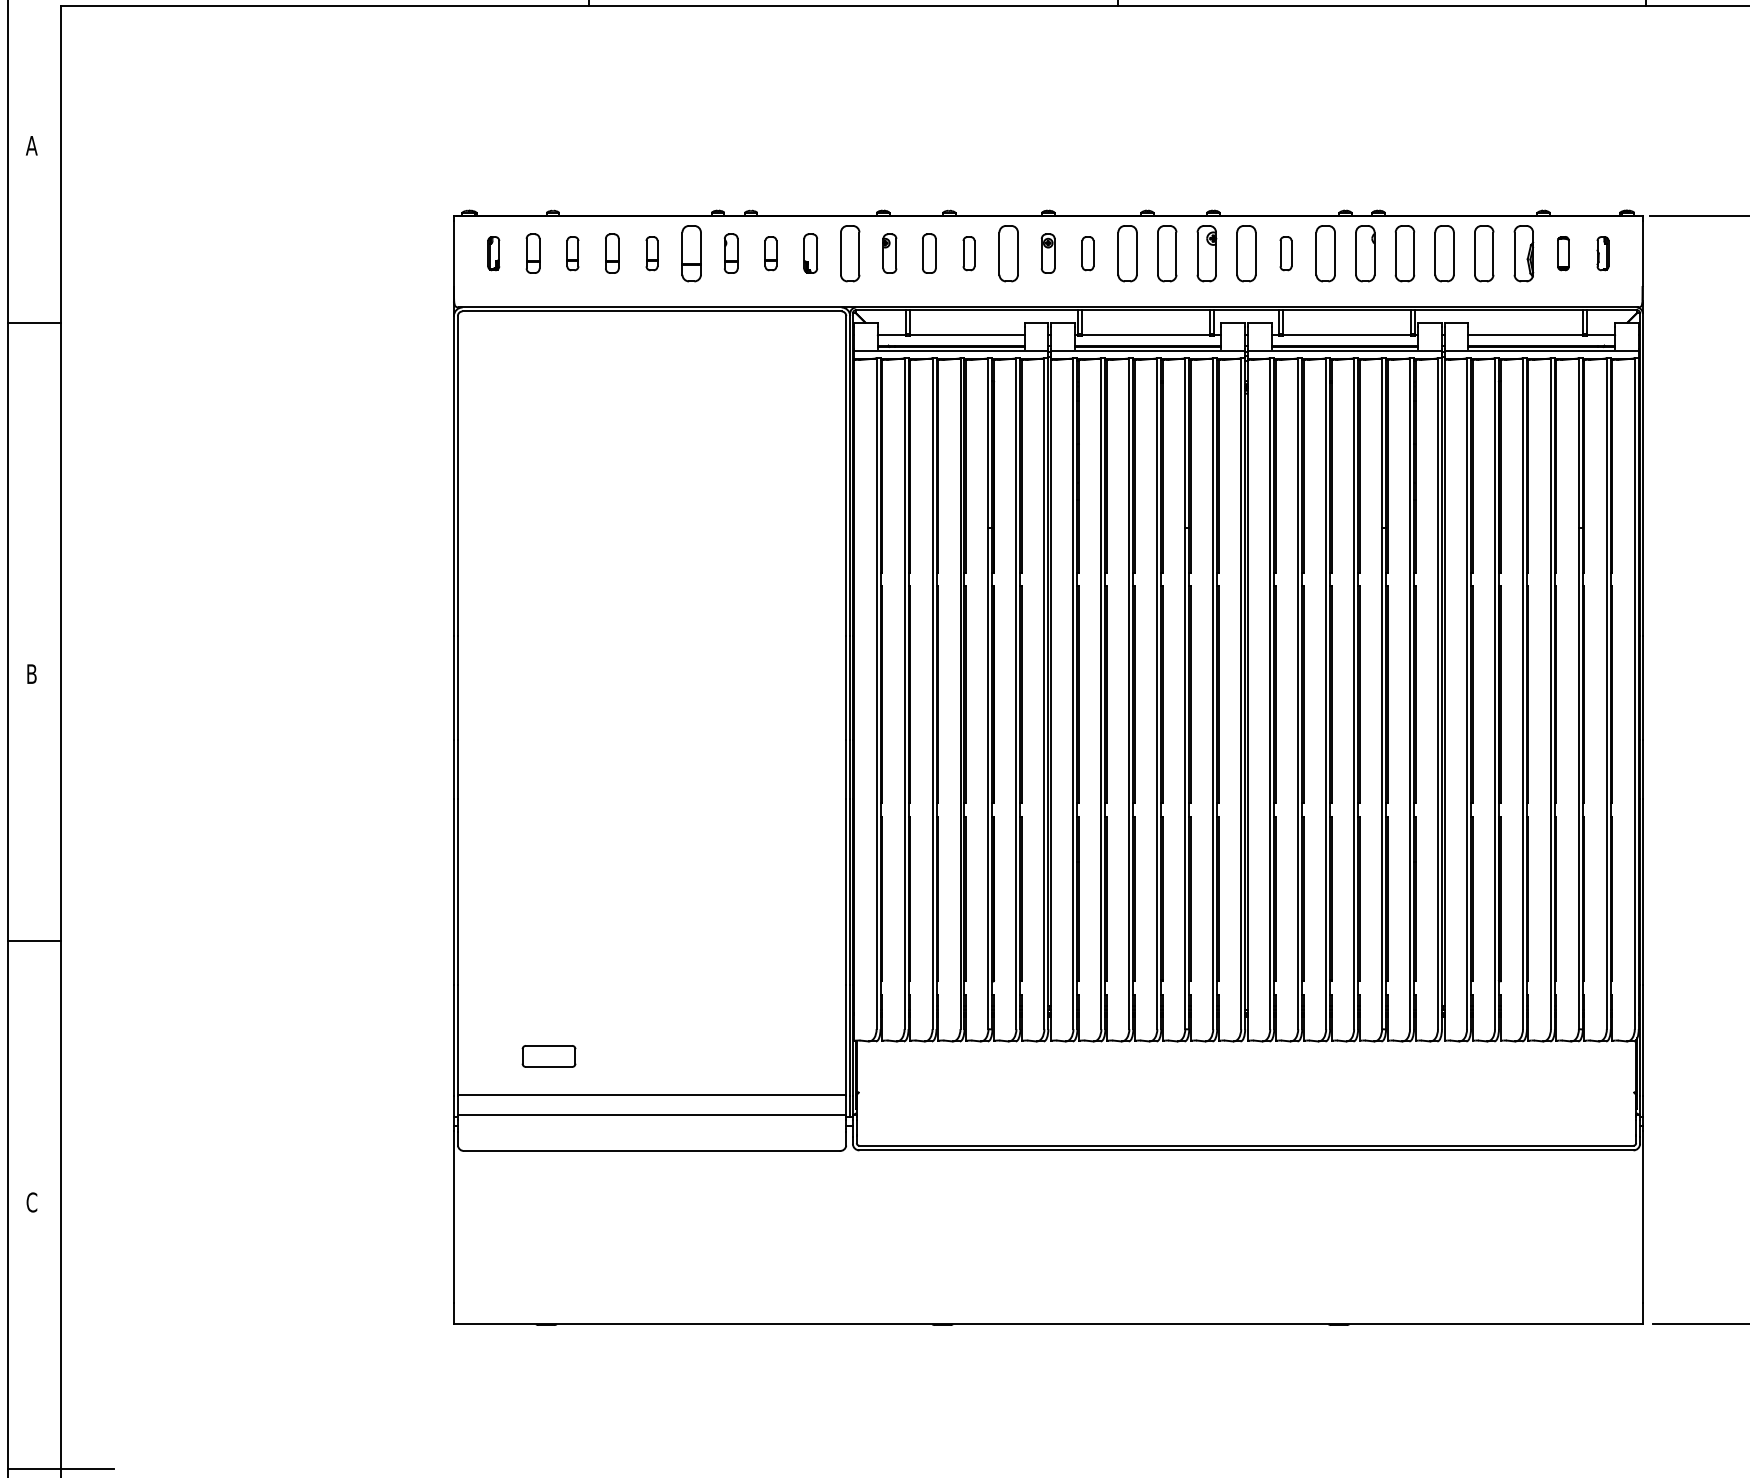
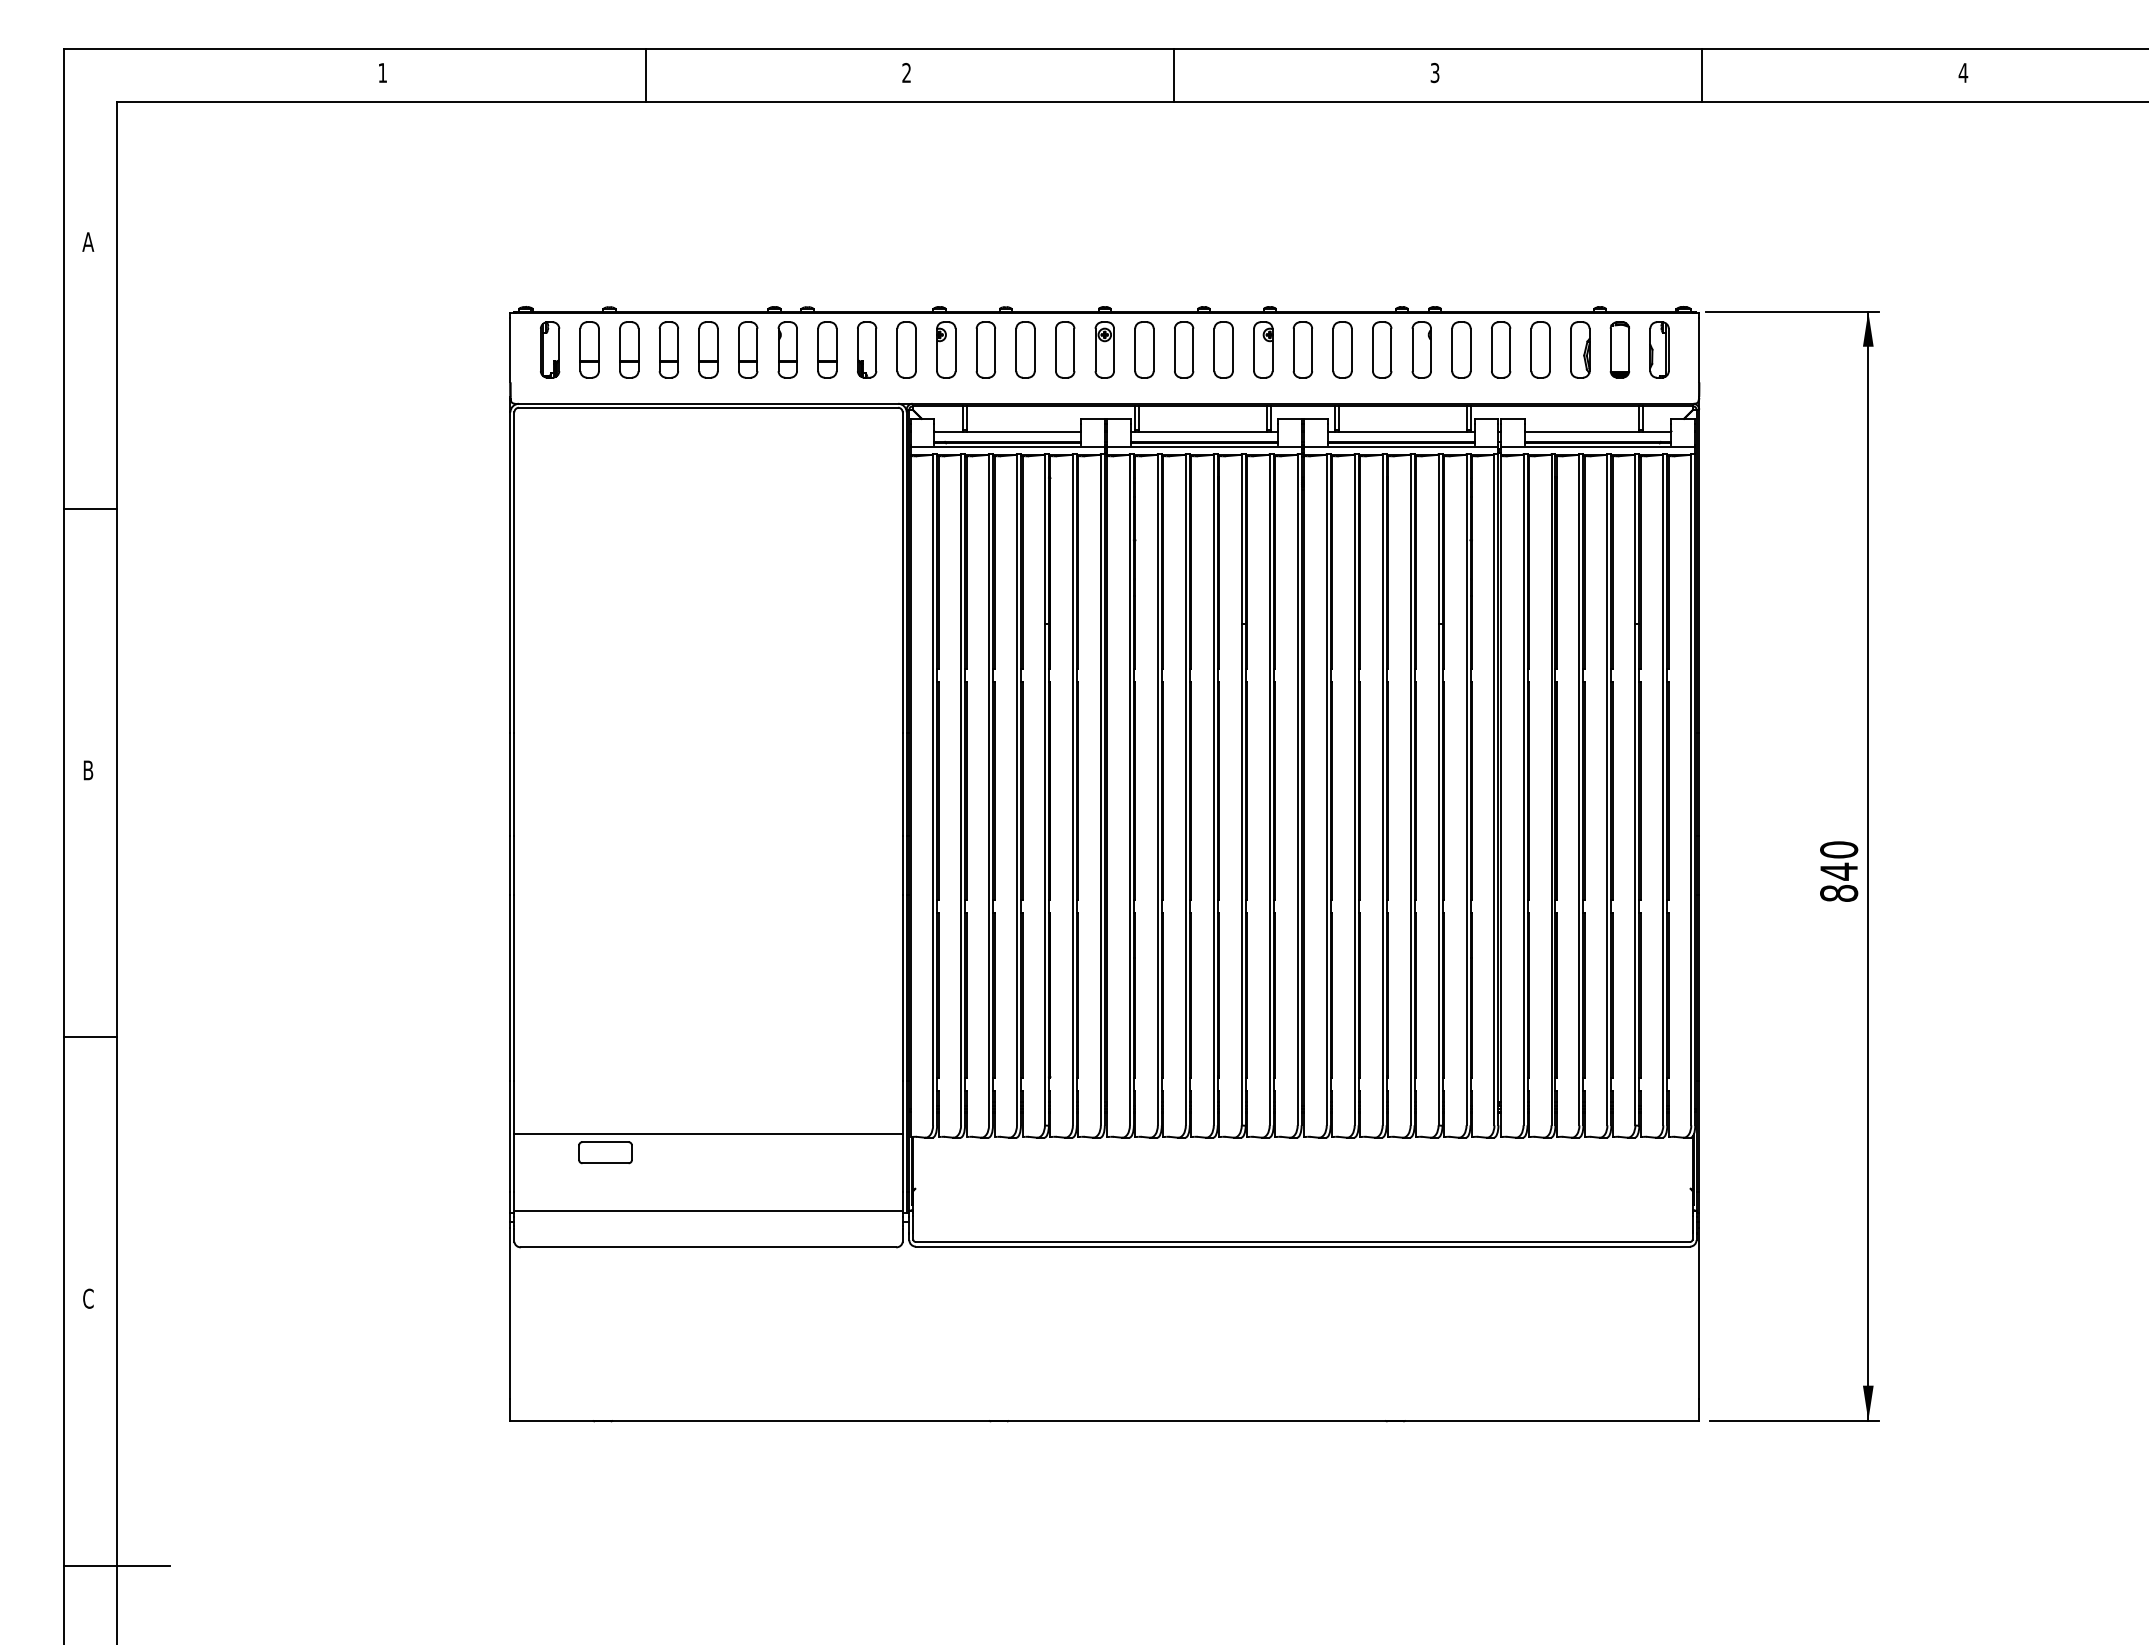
part: (494, 253) -> (550, 349), size x1.67
part: (533, 253) -> (589, 349), size x1.43
part: (573, 253) -> (629, 349), size x1.67
part: (612, 253) -> (668, 349), size x1.43
part: (652, 253) -> (708, 349), size x1.67
part: (731, 253) -> (787, 349), size x1.43
part: (771, 253) -> (827, 349), size x1.67
part: (811, 253) -> (867, 349), size x1.43
part: (890, 253) -> (946, 349), size x1.43
part: (929, 253) -> (985, 349), size x1.43
part: (969, 253) -> (1025, 349), size x1.67
part: (1048, 253) -> (1104, 349), size x1.43
part: (1088, 253) -> (1144, 349), size x1.67
part: (1286, 253) -> (1342, 349), size x1.67
part: (1563, 253) -> (1619, 349), size x1.67
part: (1603, 253) -> (1659, 349), size x1.67
line: (34, 322) -> (90, 508), moved
line: (652, 1095) -> (708, 1134), moved

